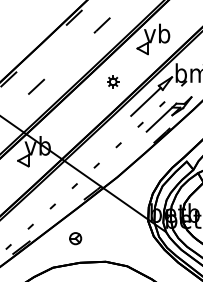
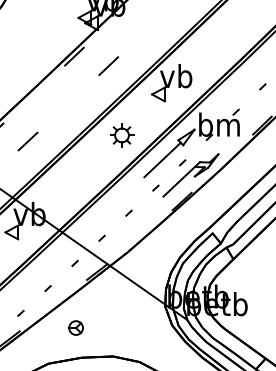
part: (113, 81) -> (122, 135), size x1.67

